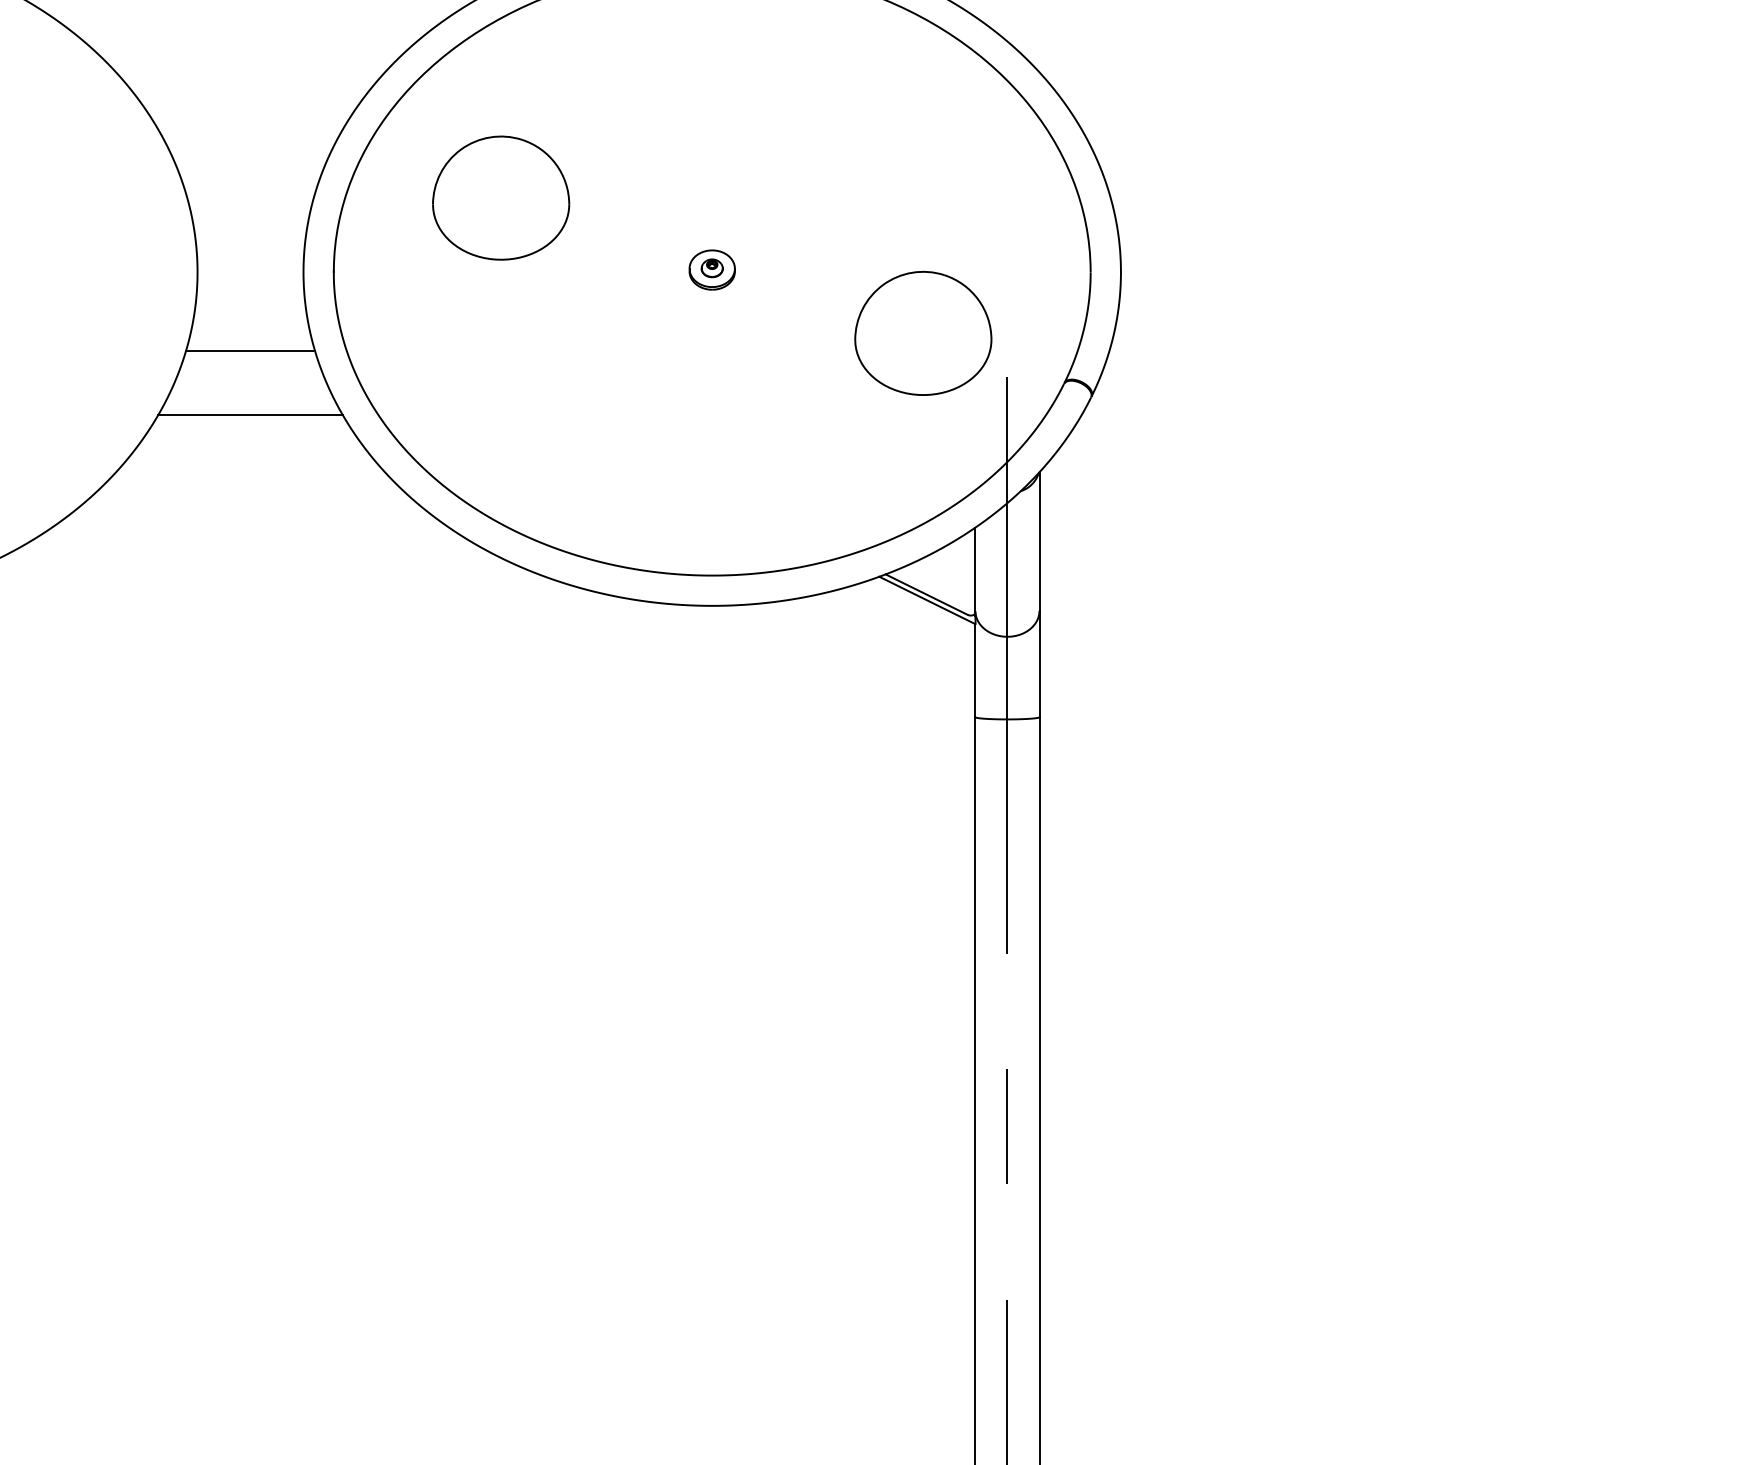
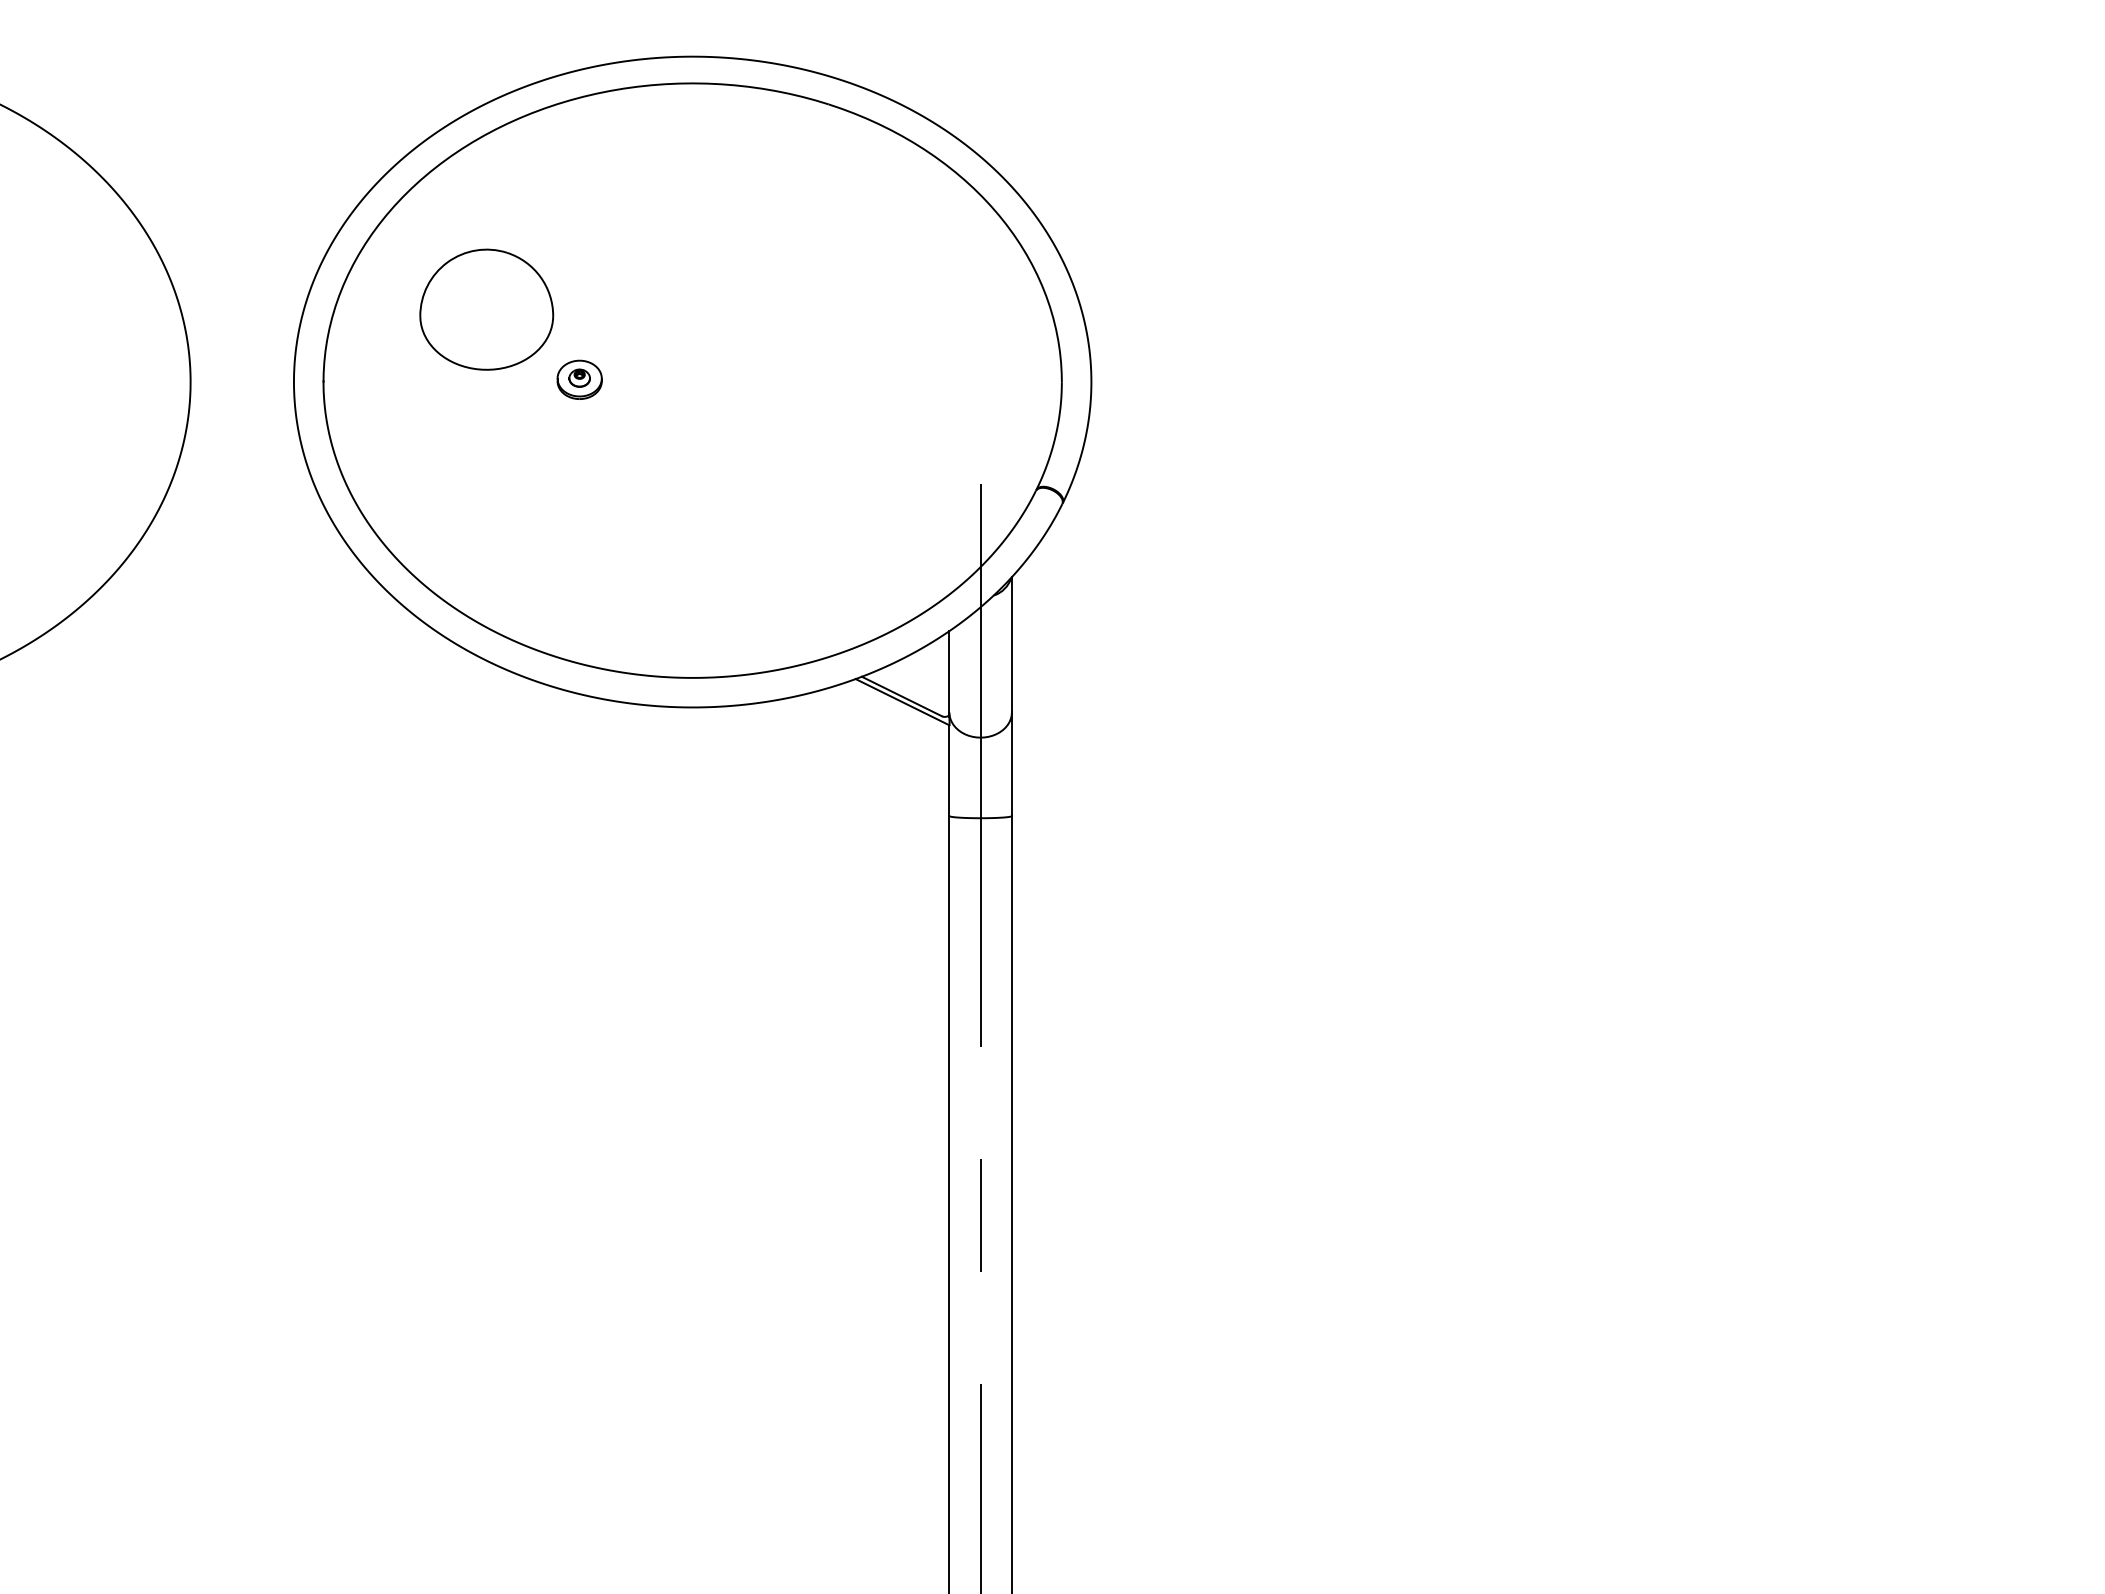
part: (712, 269) -> (579, 379), moved
part: (923, 333) -> (898, 441), removed
line: (250, 350) -> (242, 458), removed
line: (250, 415) -> (242, 521), removed

